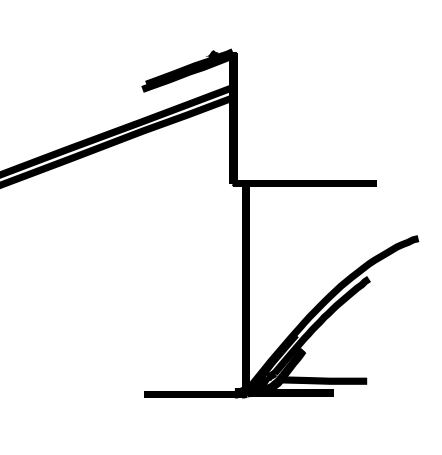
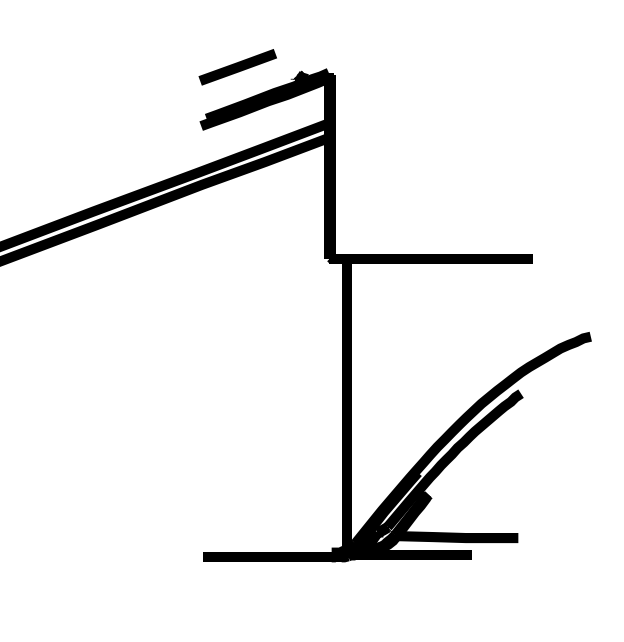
line: (168, 47) -> (237, 66), added

